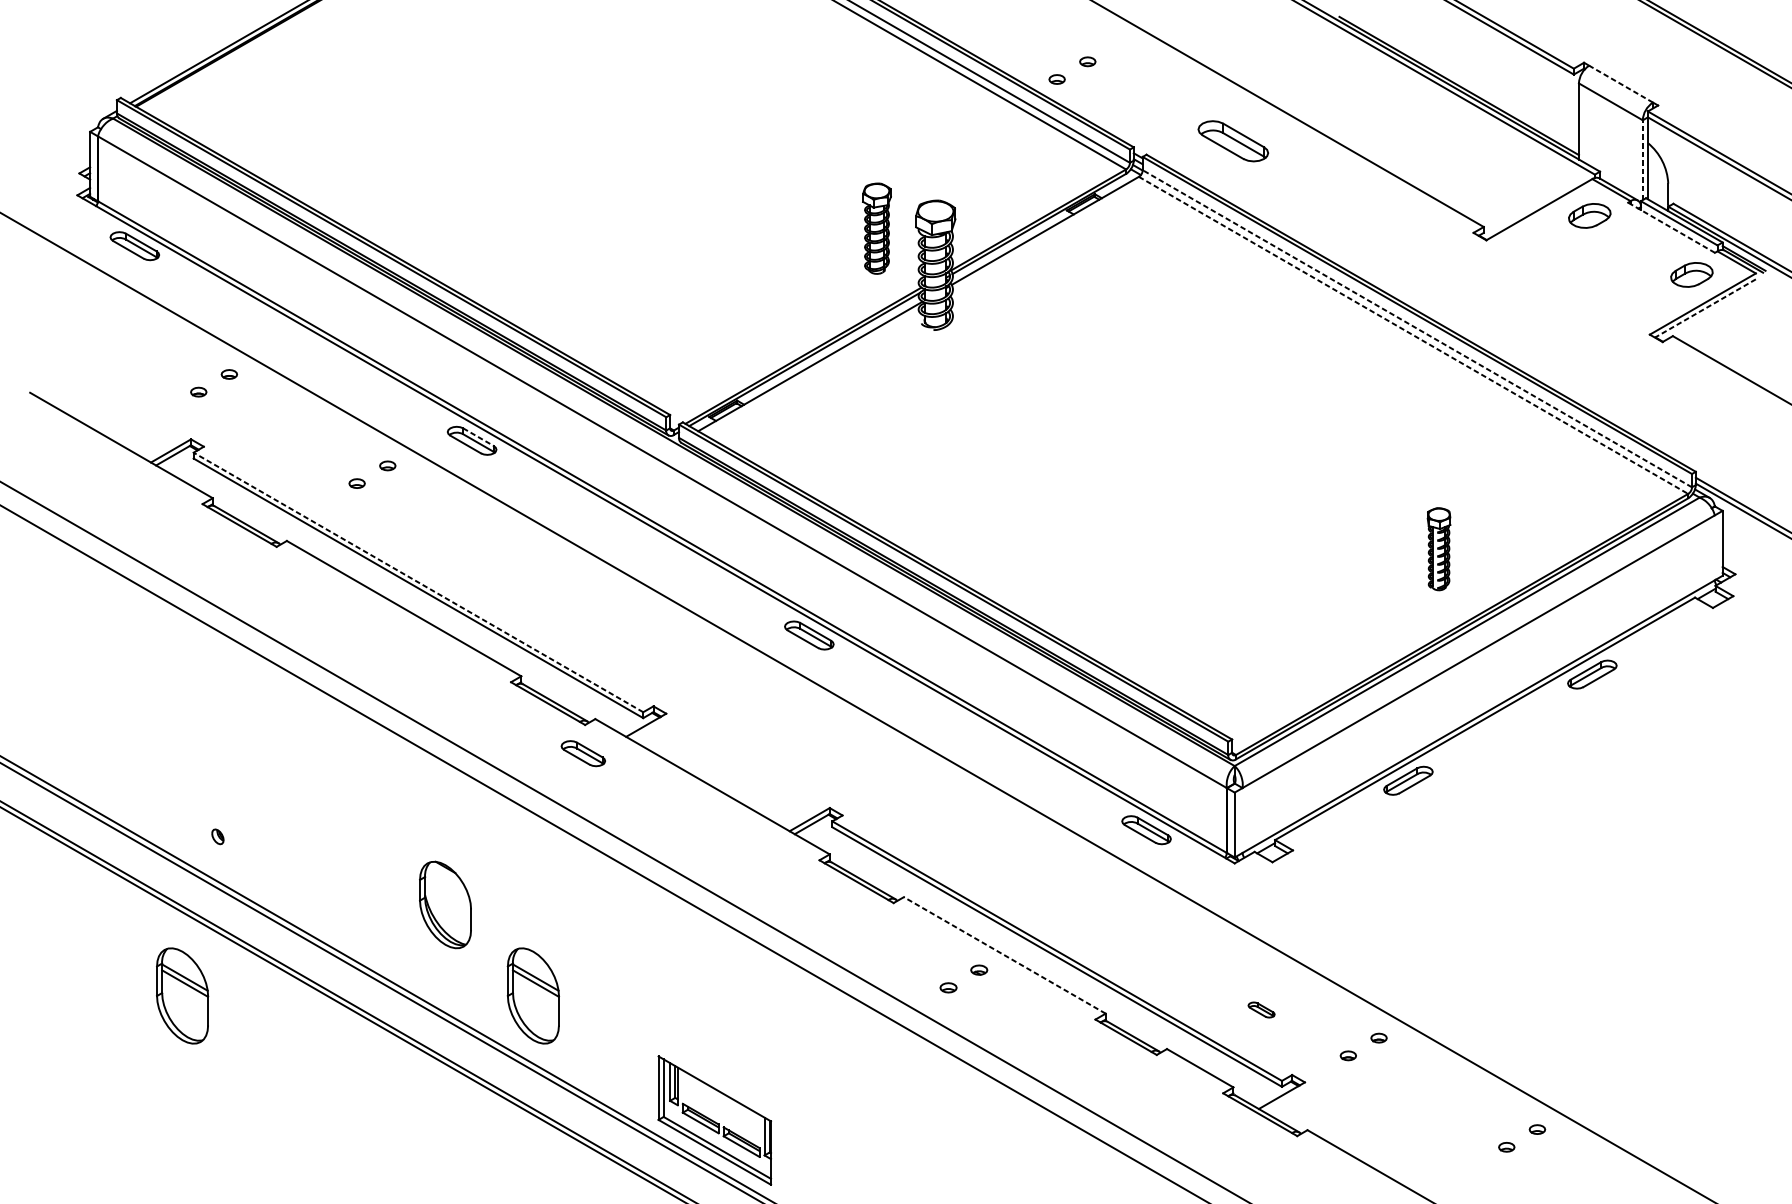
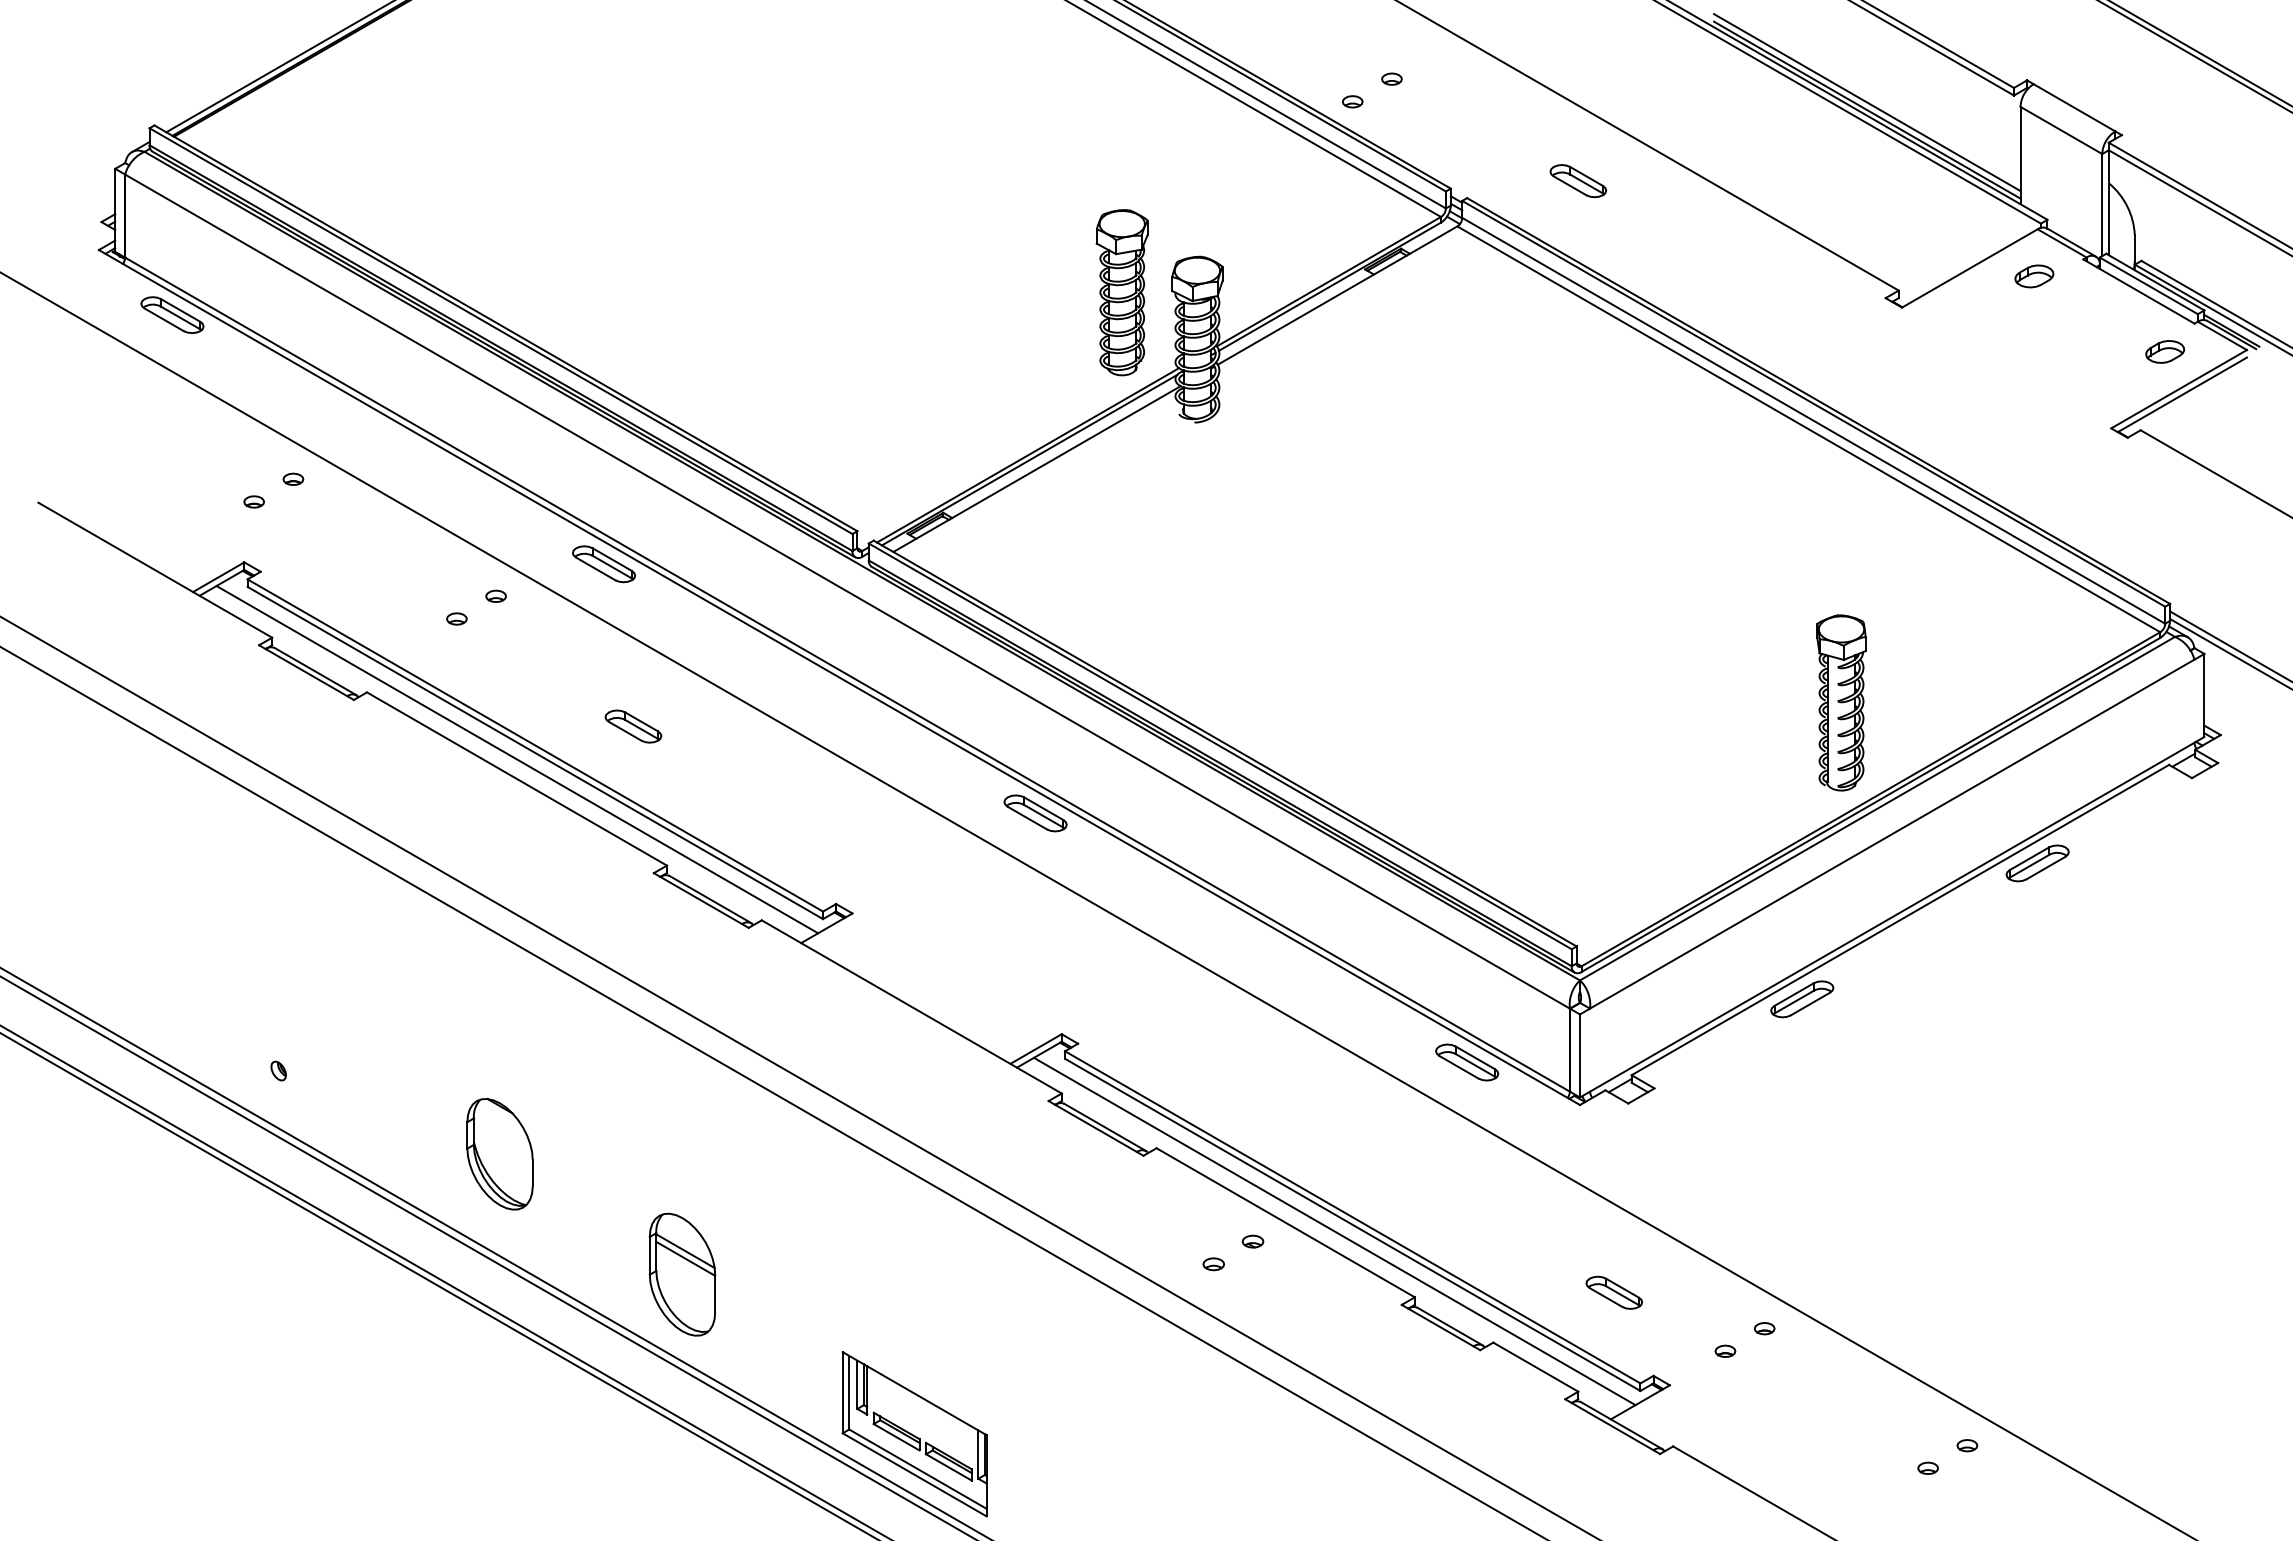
line: (1459, 80) -> (1867, 102), added
line: (1621, 83) -> (2074, 107), dashed -> solid
part: (1233, 141) -> (1578, 181), size x0.62
line: (1643, 159) -> (2102, 204), dashed -> solid
part: (1589, 215) -> (2034, 276), size x0.71
line: (1671, 227) -> (2138, 291), dashed -> solid
part: (876, 228) -> (1121, 292), size x1.43
part: (1692, 274) -> (2165, 351), size x0.71
line: (1705, 308) -> (2182, 394), dashed -> solid
line: (1417, 328) -> (1813, 420), dashed -> solid
line: (1413, 335) -> (1808, 429), dashed -> solid
line: (478, 437) -> (612, 559), dashed -> solid
part: (1439, 548) -> (1841, 702), size x1.67
line: (417, 582) -> (534, 745), dashed -> solid
line: (404, 593) -> (517, 759), added
part: (583, 753) -> (633, 726), moved
part: (445, 905) -> (499, 1154), moved
line: (1004, 955) -> (1285, 1222), dashed -> solid
line: (1042, 962) -> (1334, 1231), added
part: (182, 995) -> (233, 1274), removed
part: (1261, 1009) -> (1614, 1292), size x1.67

